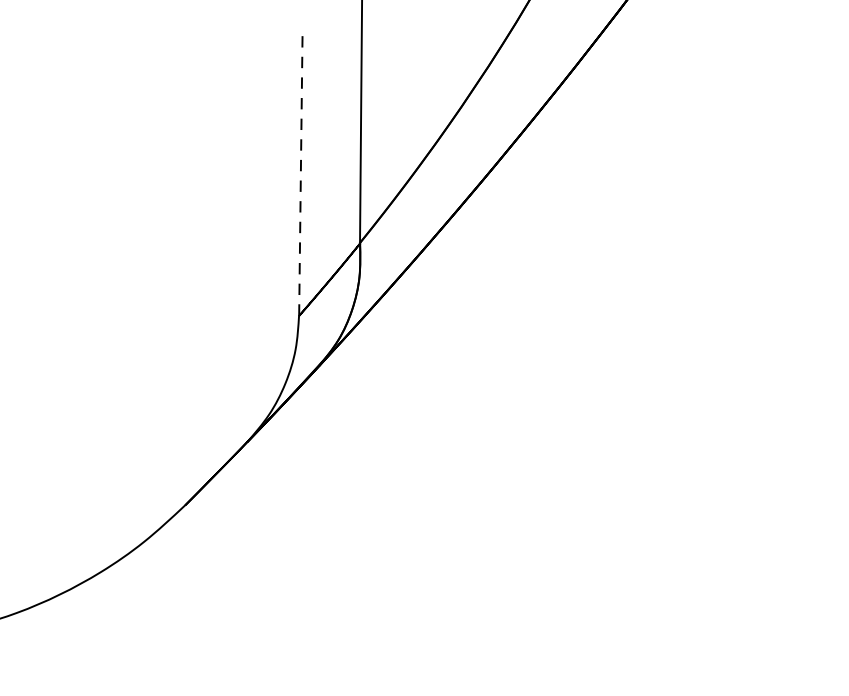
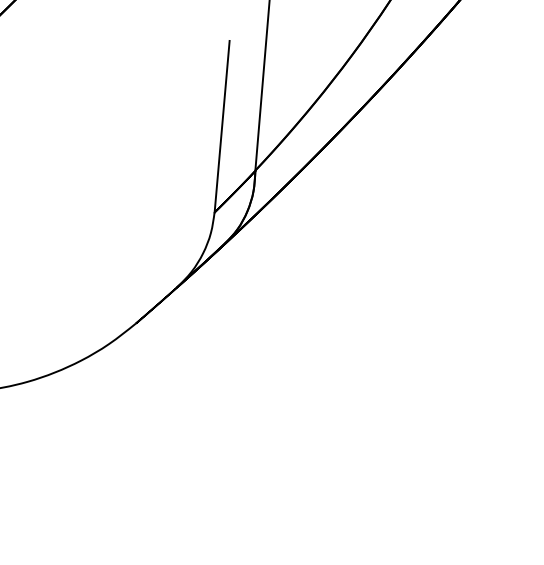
line: (301, 177) -> (222, 127), dashed -> solid

